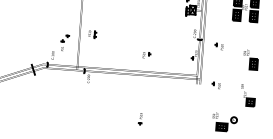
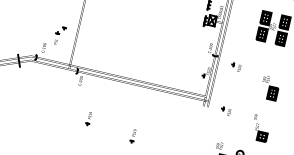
part: (92, 34) -> (93, 30), removed
part: (146, 55) -> (151, 64), removed
part: (99, 110) -> (87, 119), added

